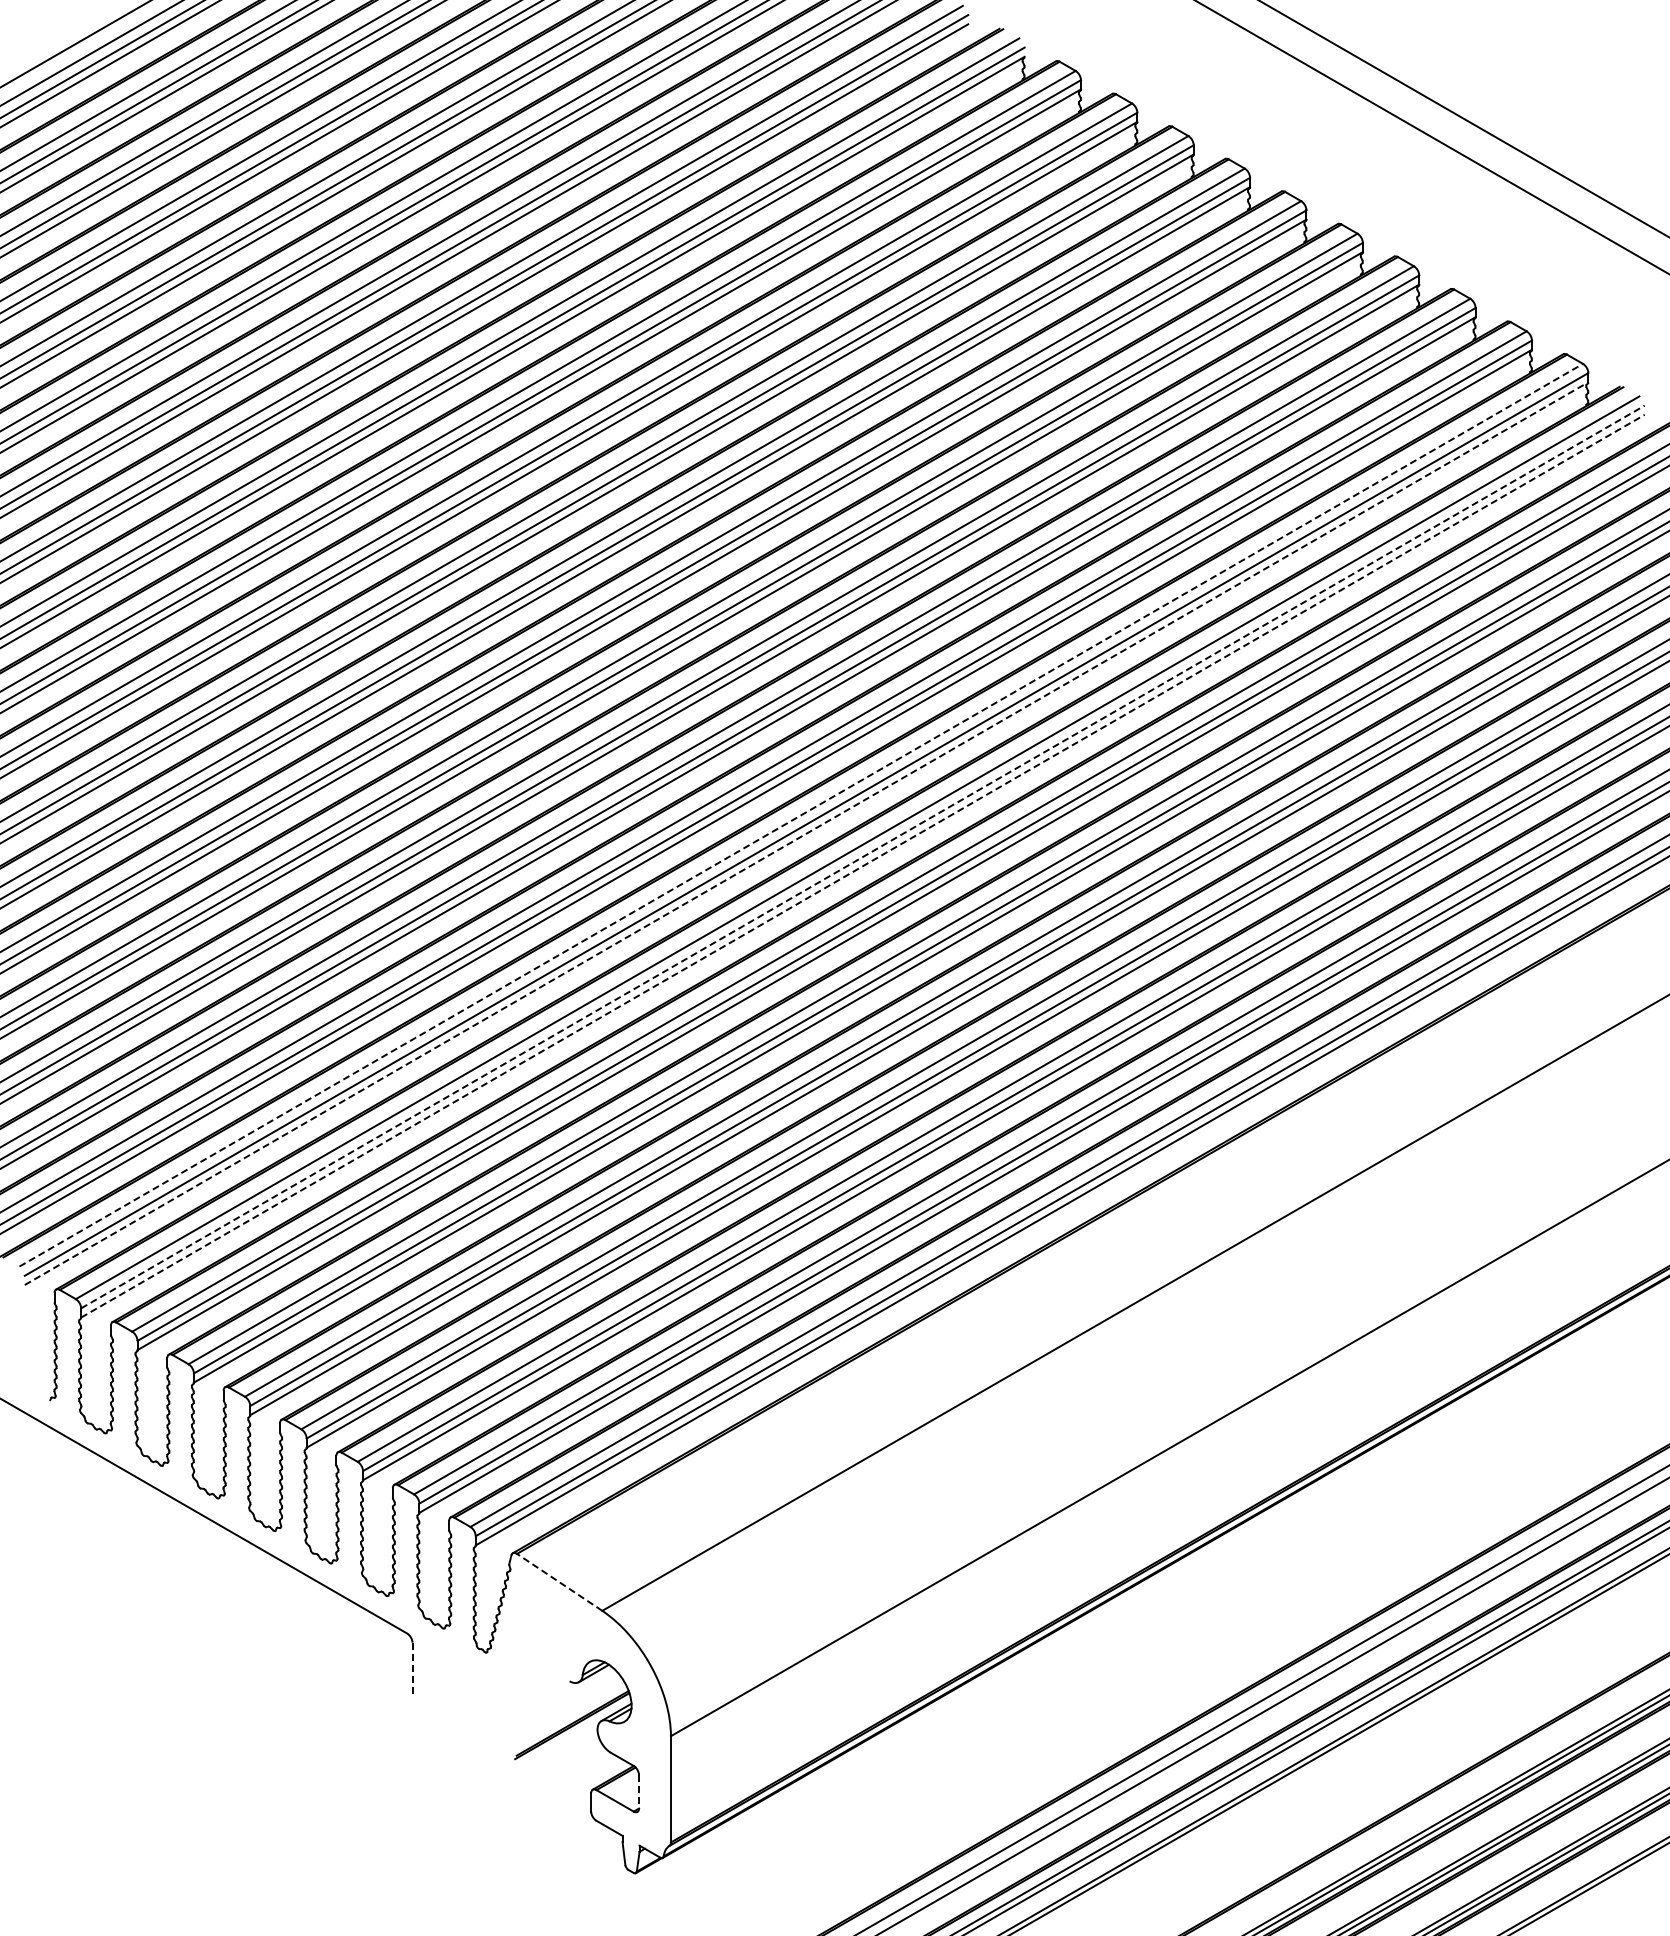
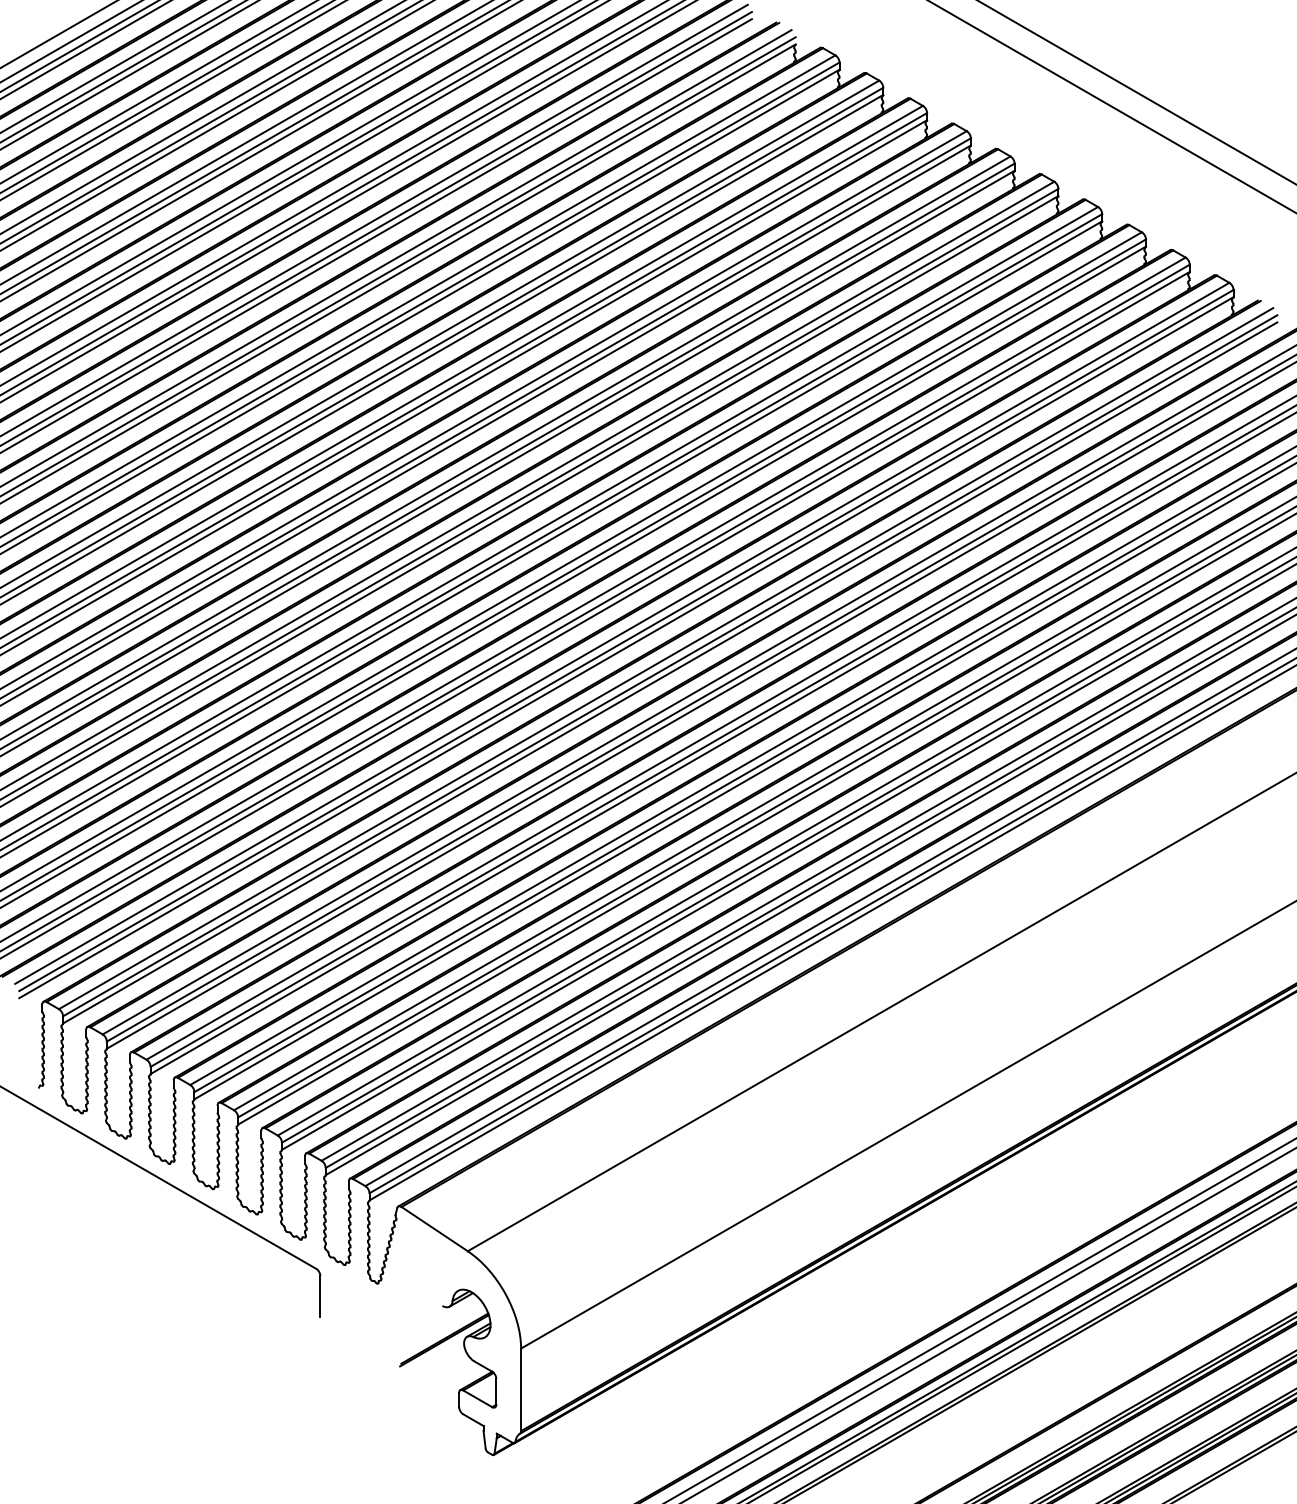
line: (801, 815) -> (622, 633), dashed -> solid
line: (806, 833) -> (626, 647), dashed -> solid
line: (862, 857) -> (669, 666), dashed -> solid
line: (862, 866) -> (669, 673), dashed -> solid
line: (559, 1582) -> (434, 1229), dashed -> solid
line: (412, 1669) -> (320, 1296), dashed -> solid
line: (639, 1791) -> (496, 1391), dashed -> solid

